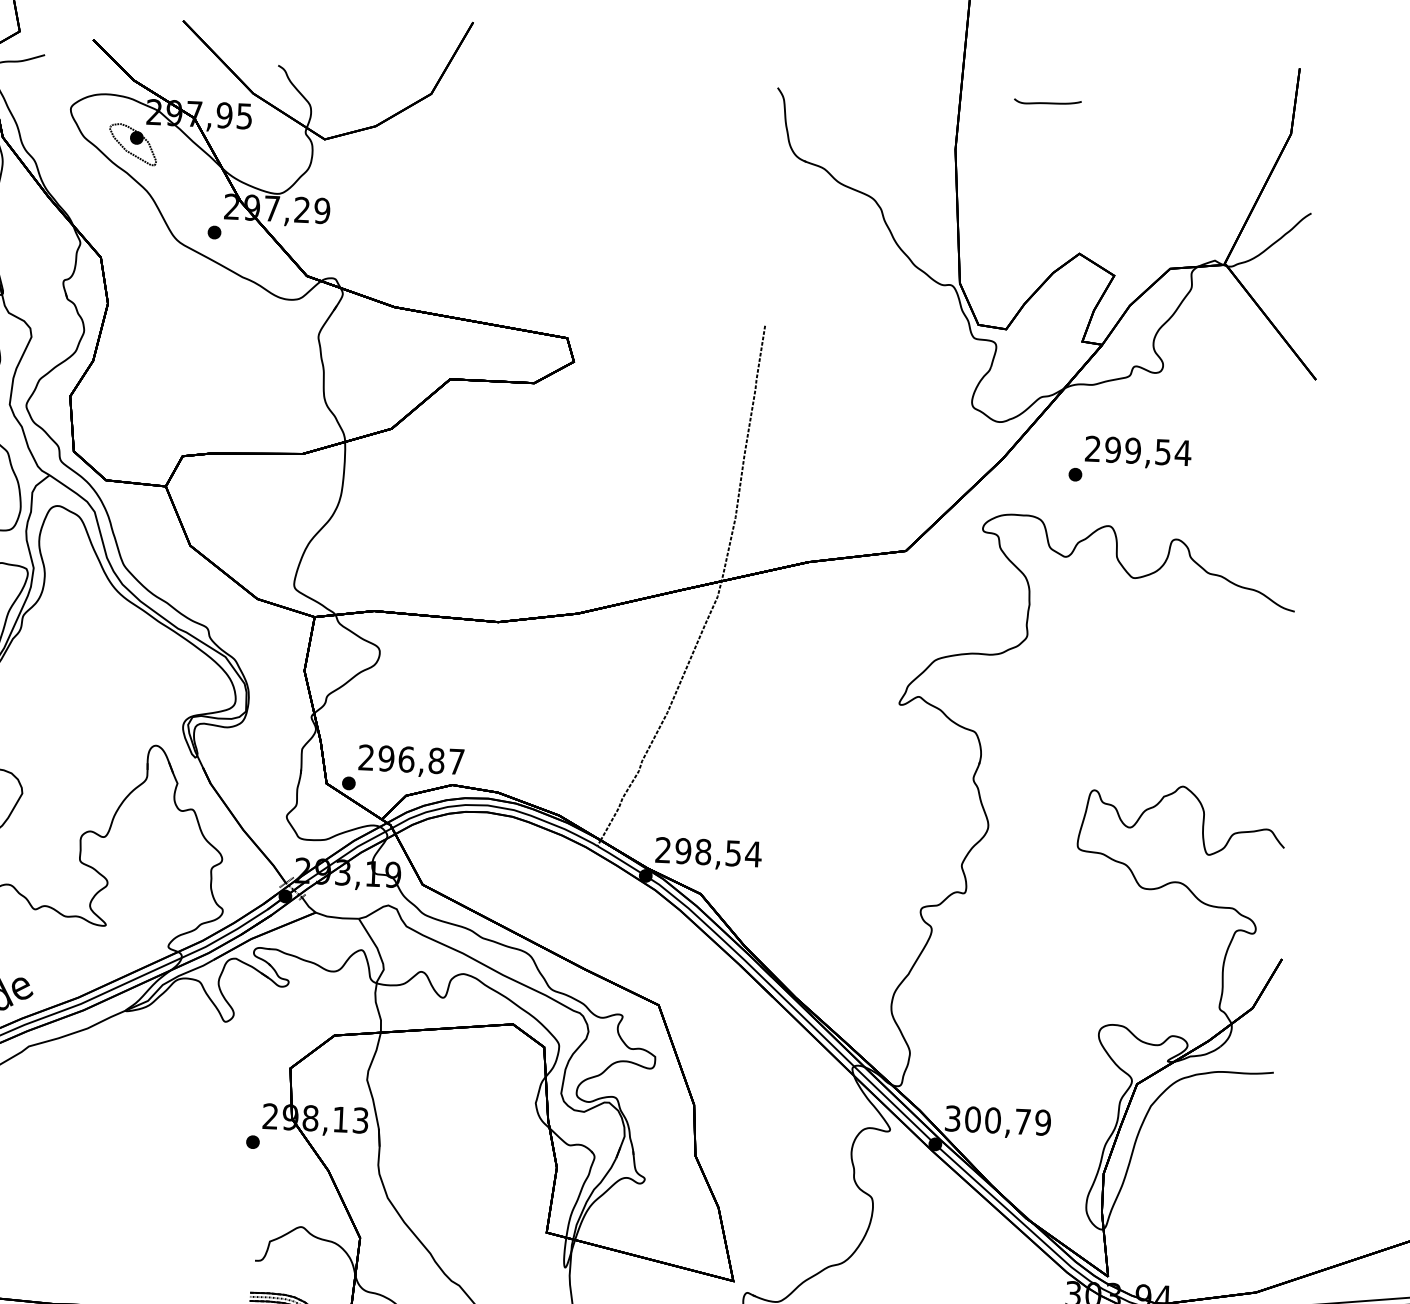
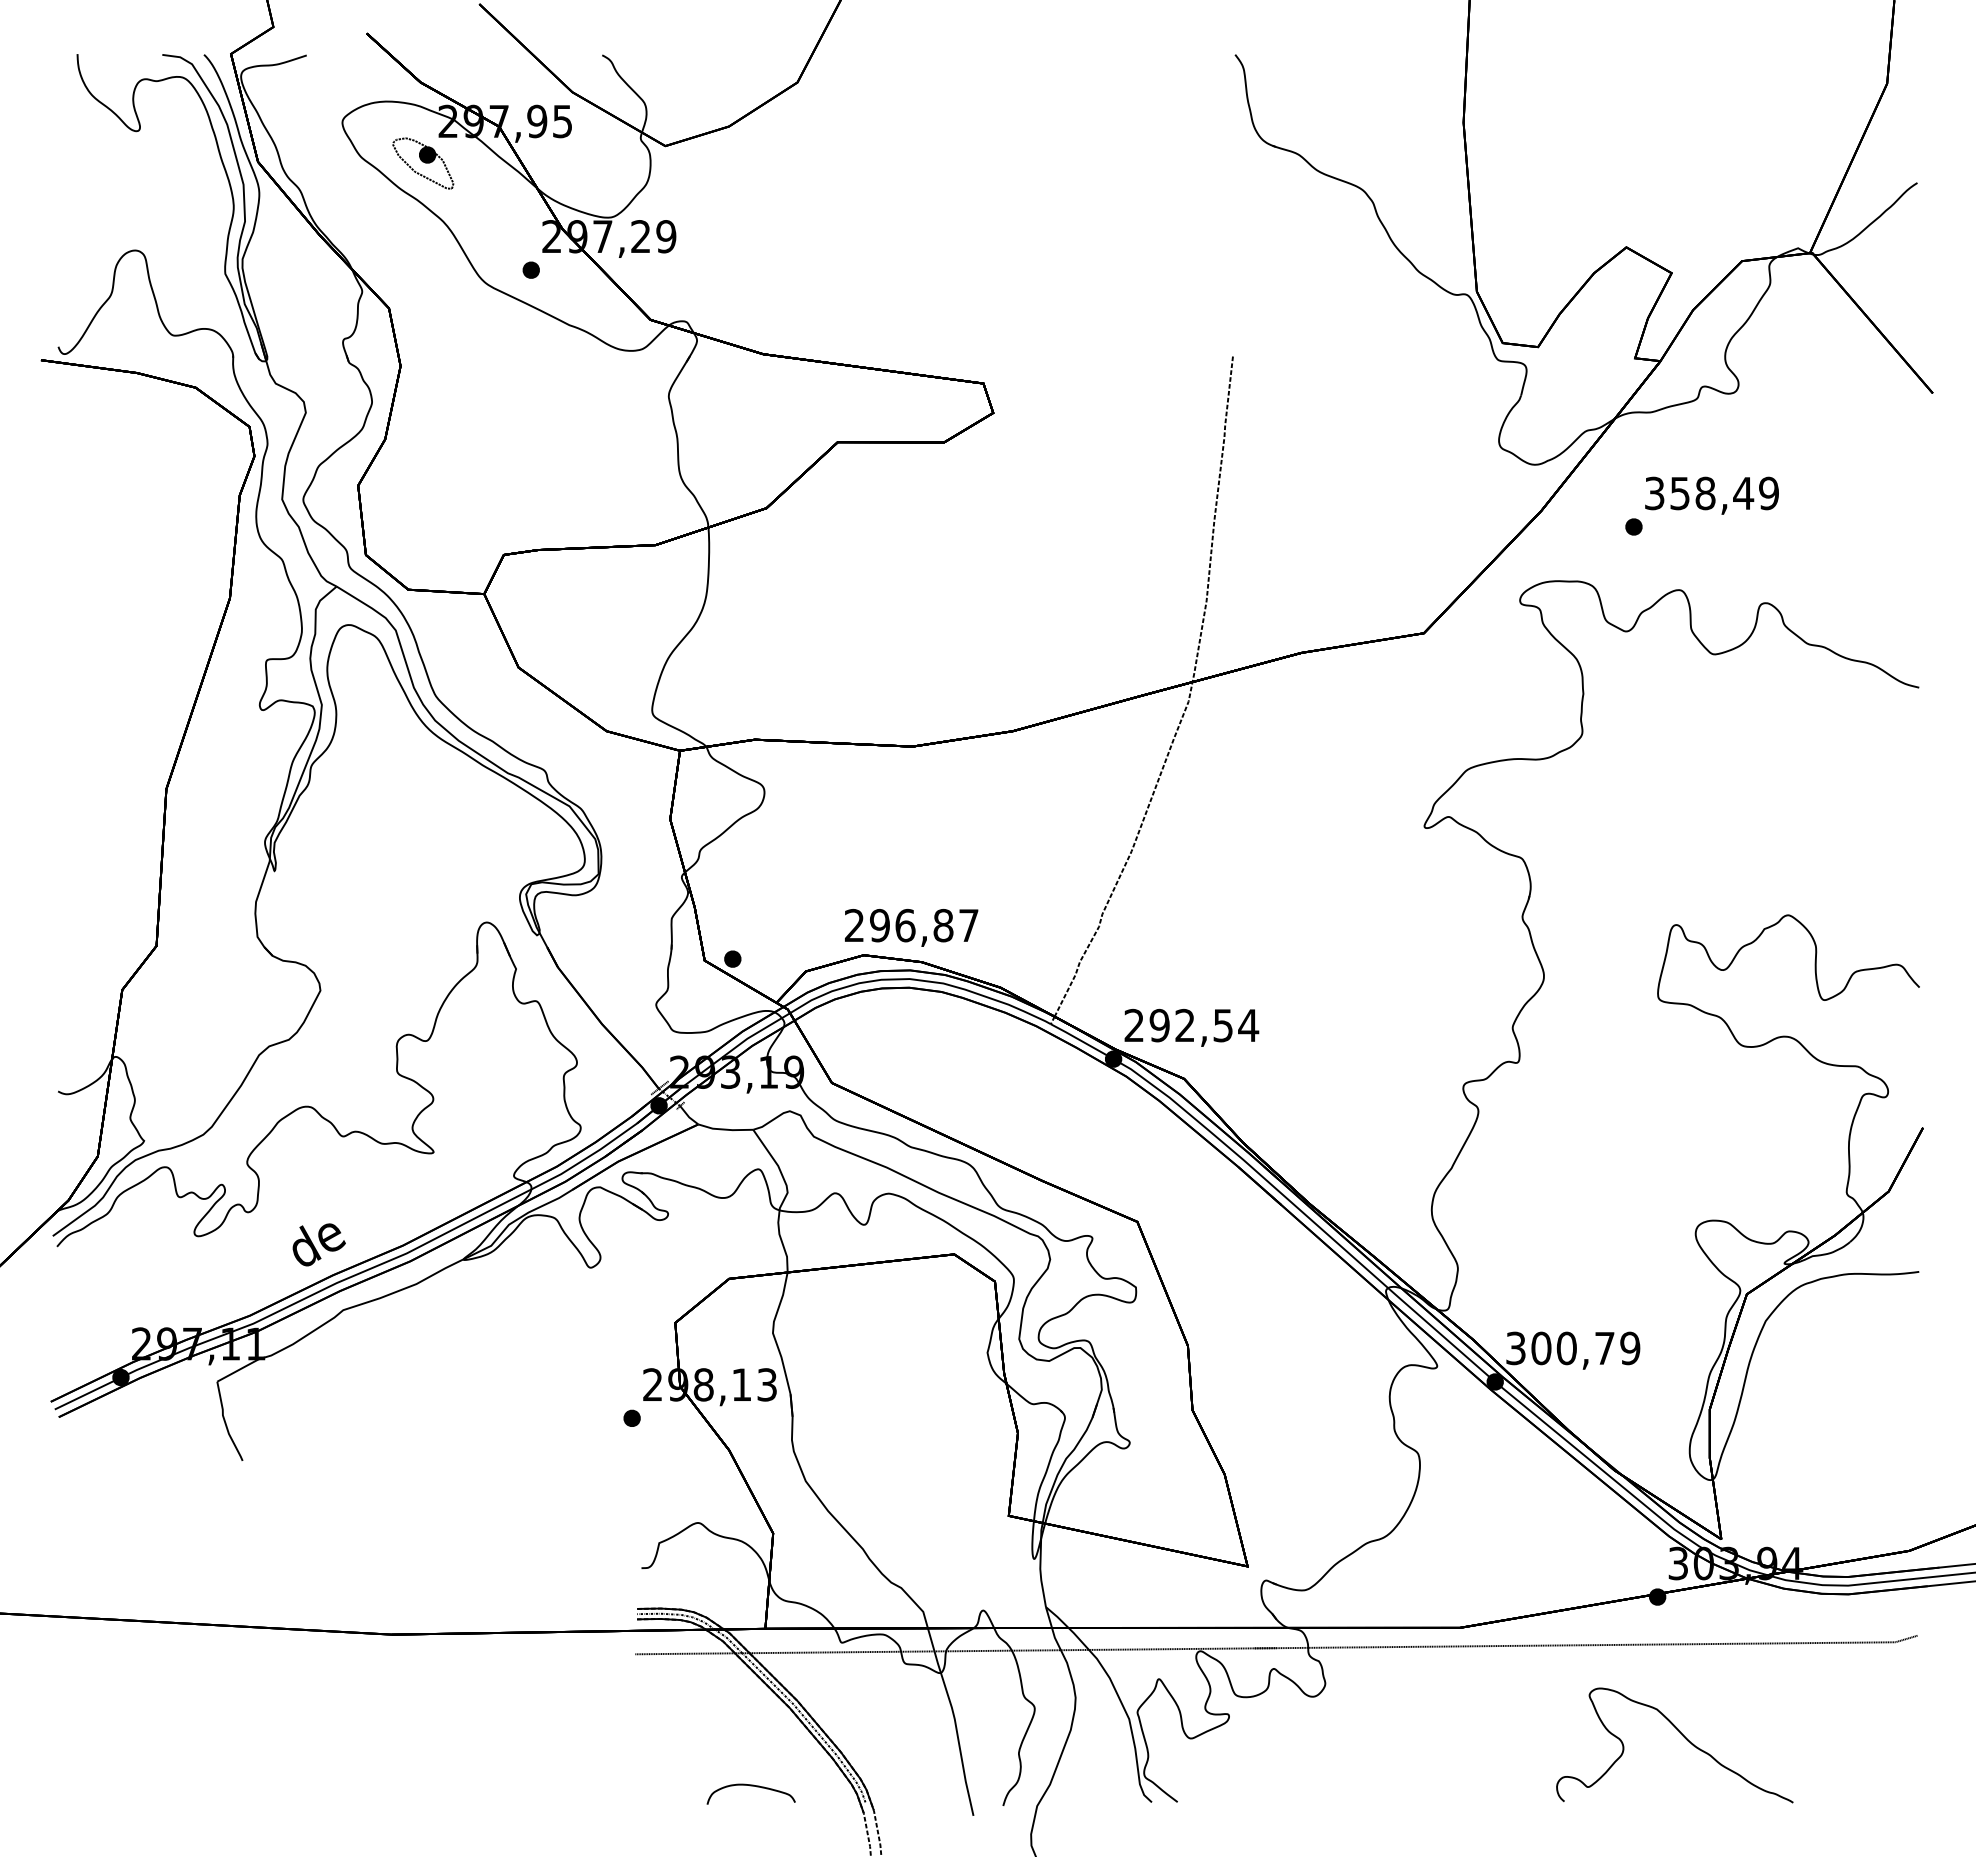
curve: (1047, 102) -> (1577, 58), removed
text: (1138, 451) -> (1712, 493), 299,54 -> 358,49
text: (411, 761) -> (911, 927), moved
text: (703, 851) -> (1185, 1025), 298,54 -> 292,54

